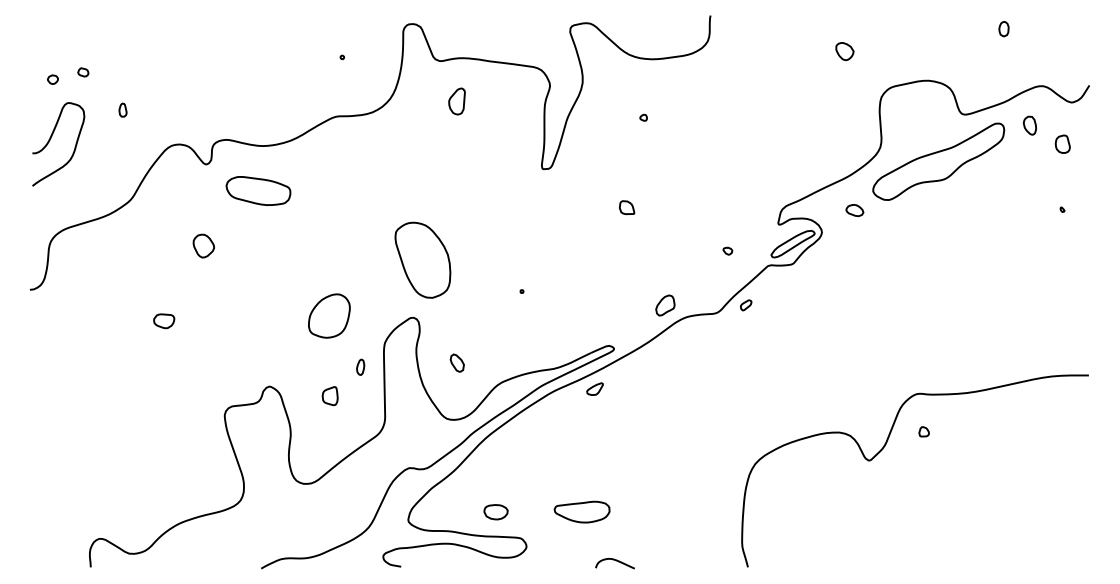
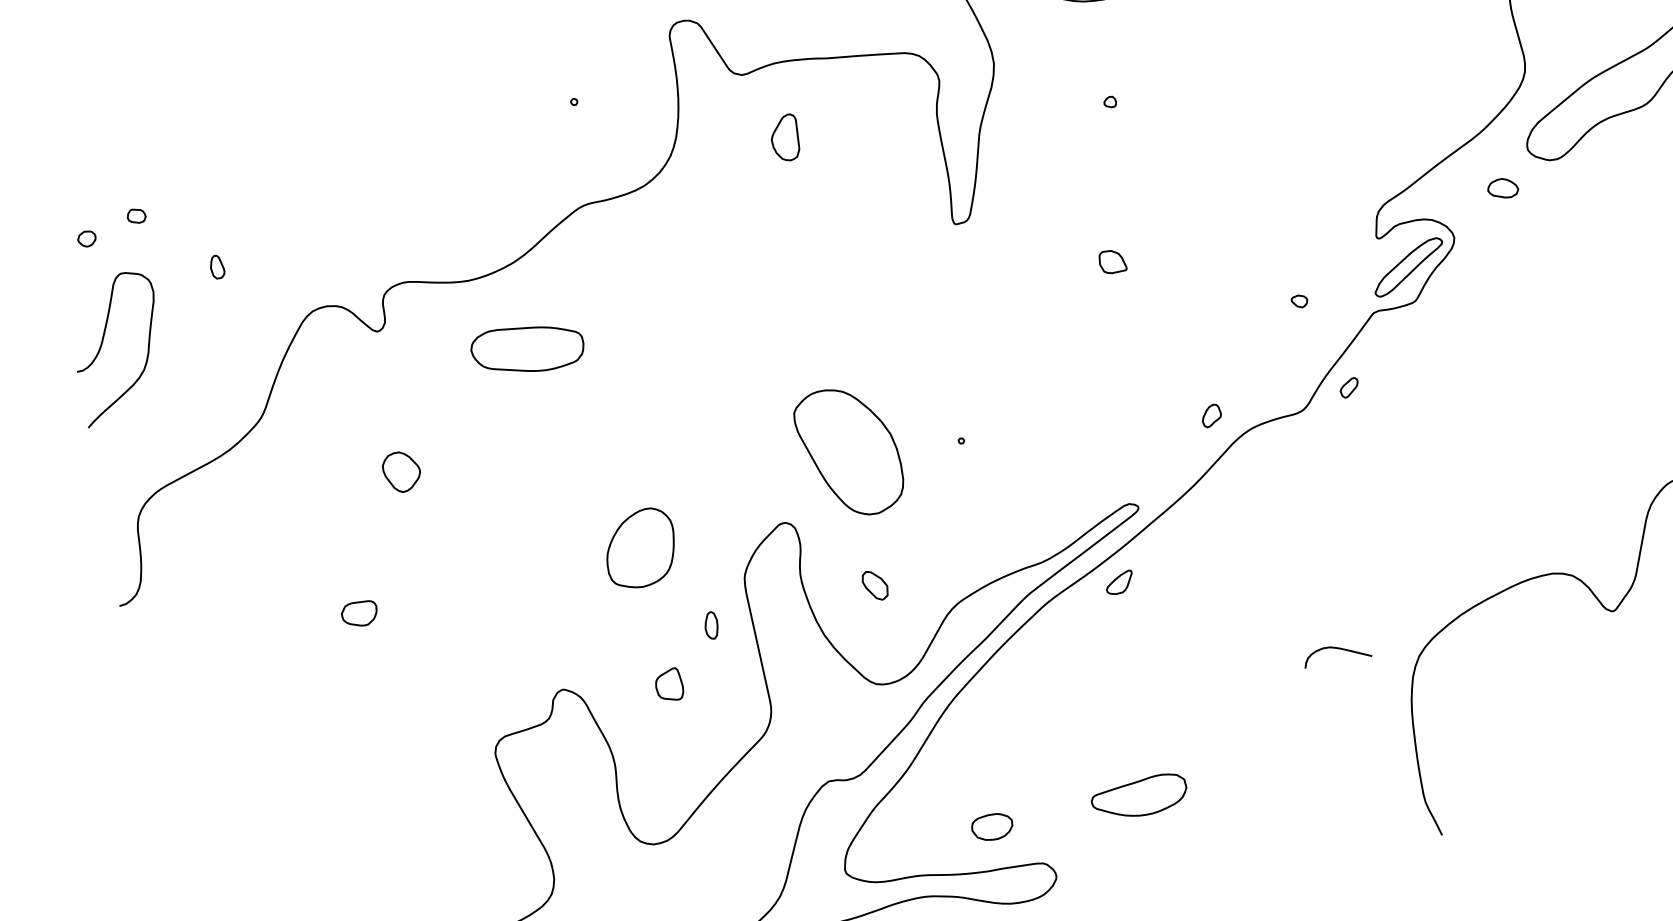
part: (258, 190) -> (527, 347), moved
part: (422, 259) -> (848, 450), moved
part: (665, 305) -> (1211, 415), size x0.6
curve: (616, 561) -> (1338, 650), moved

